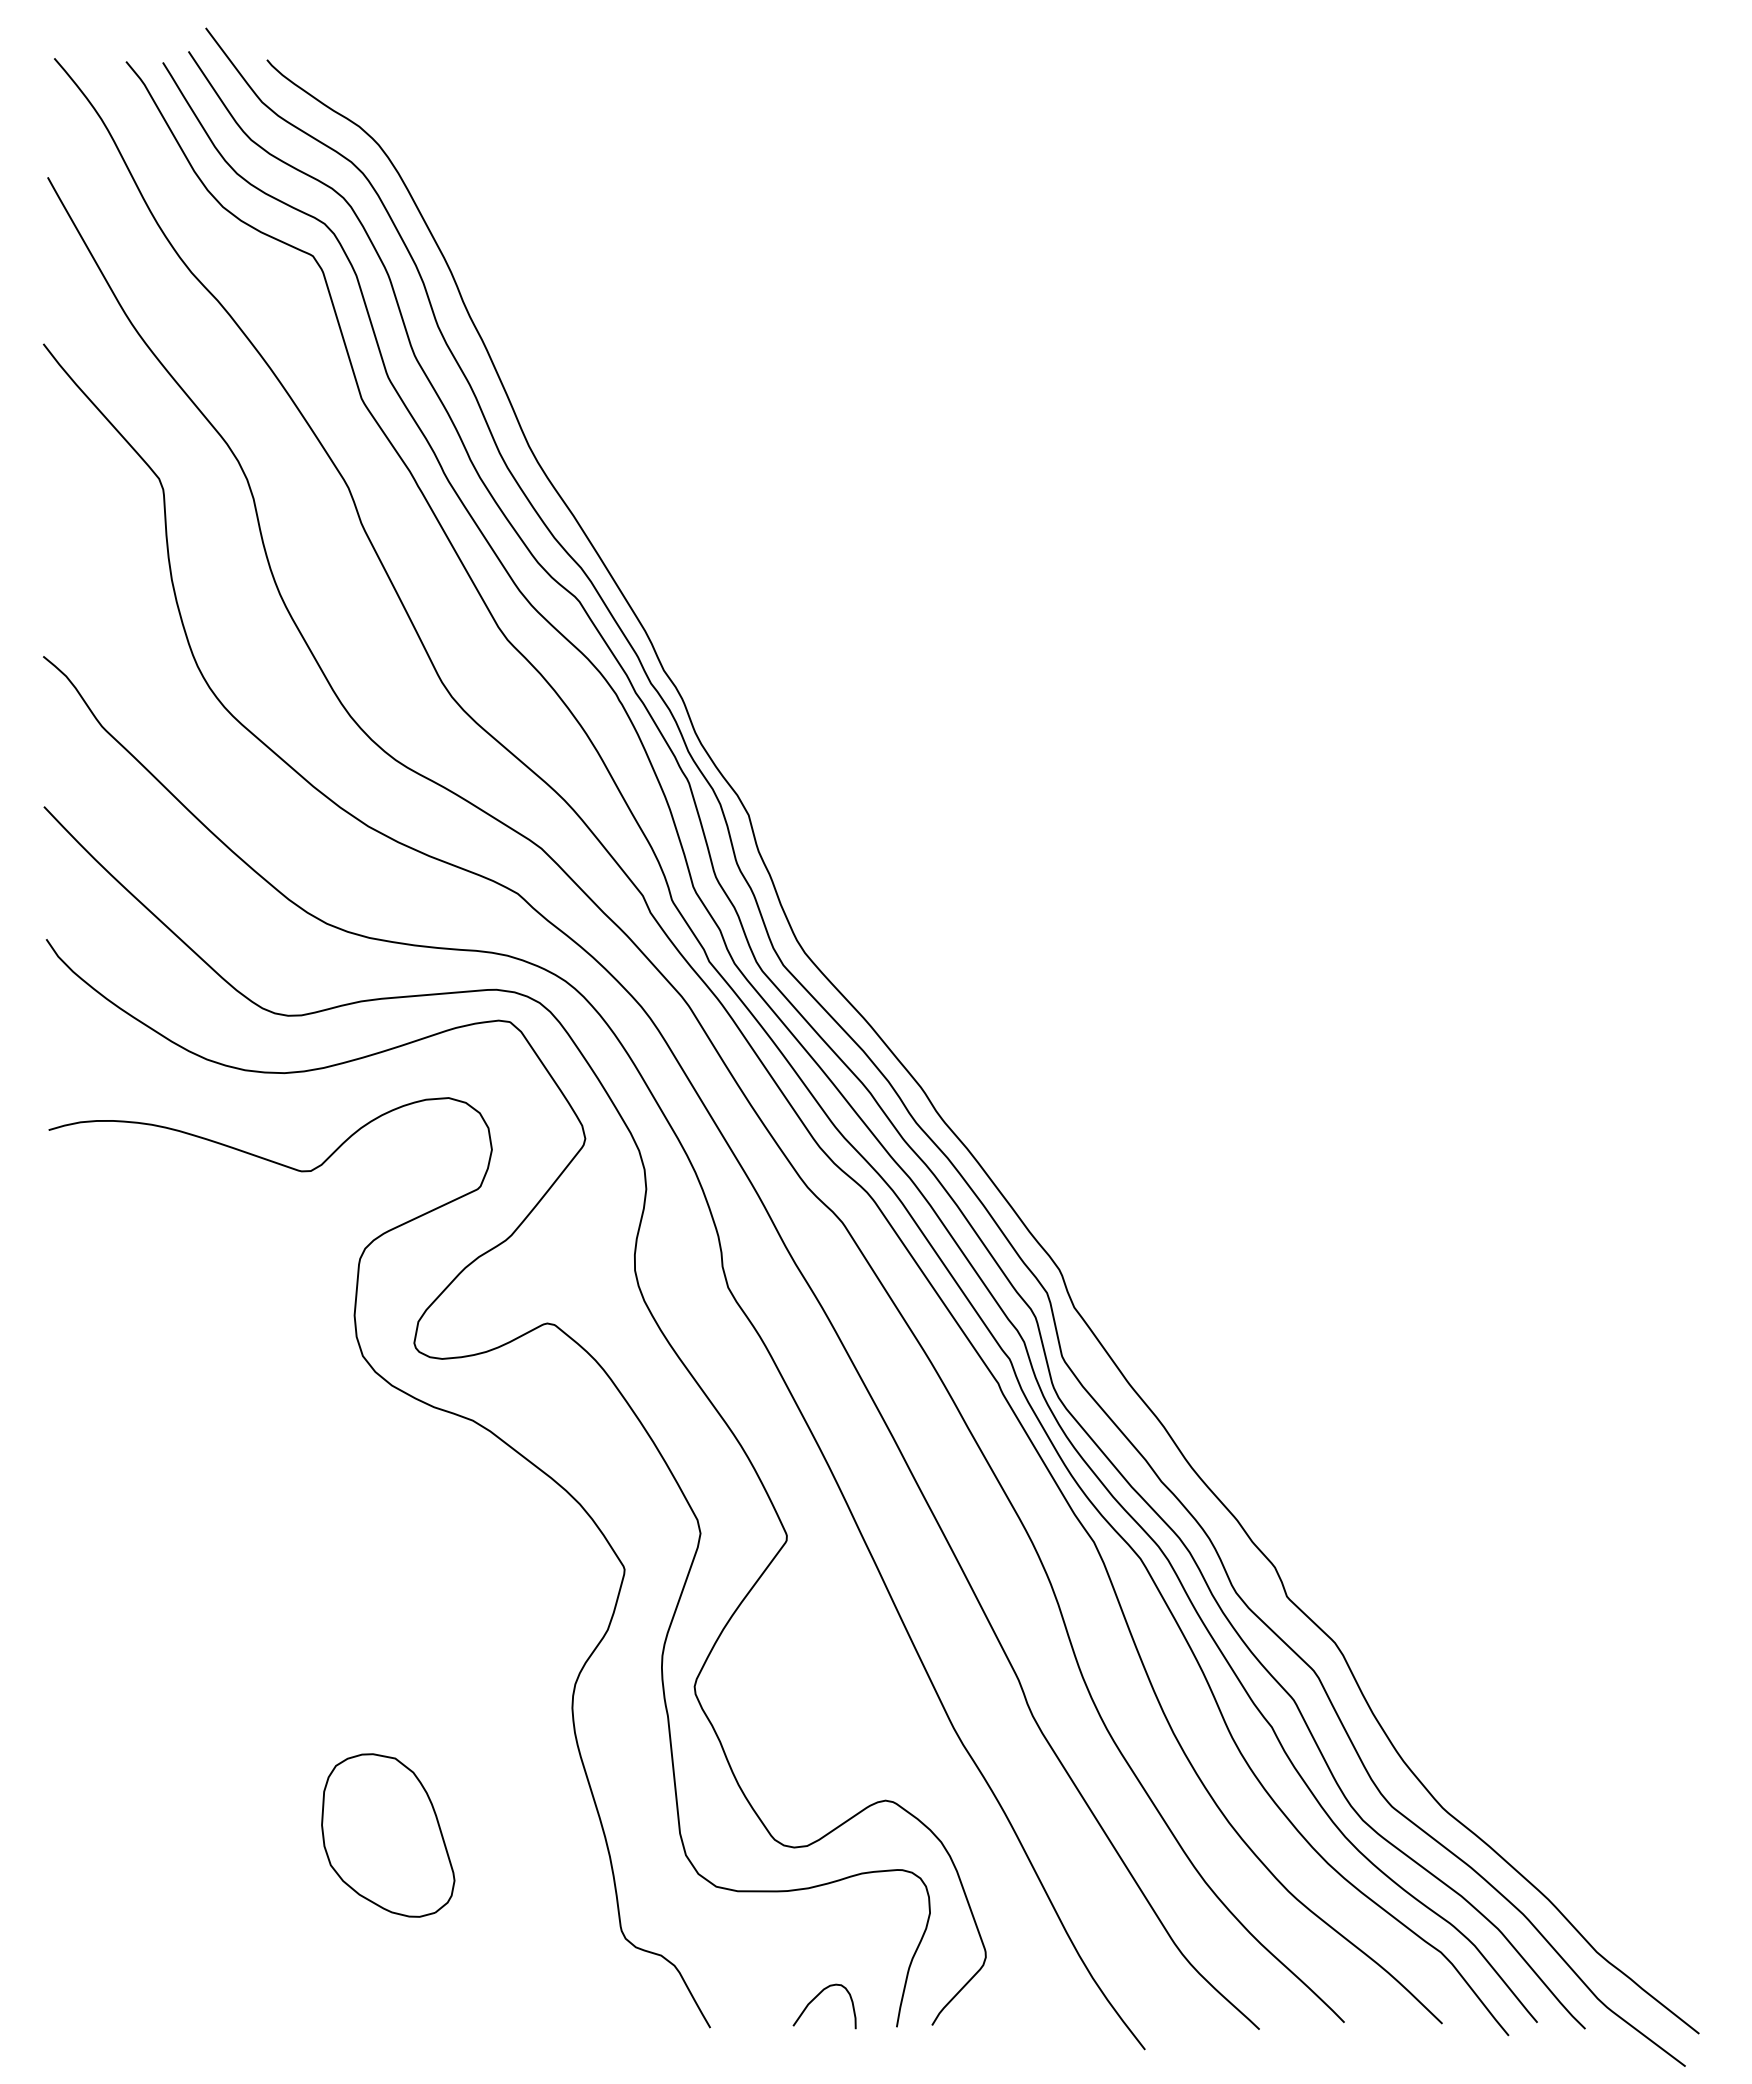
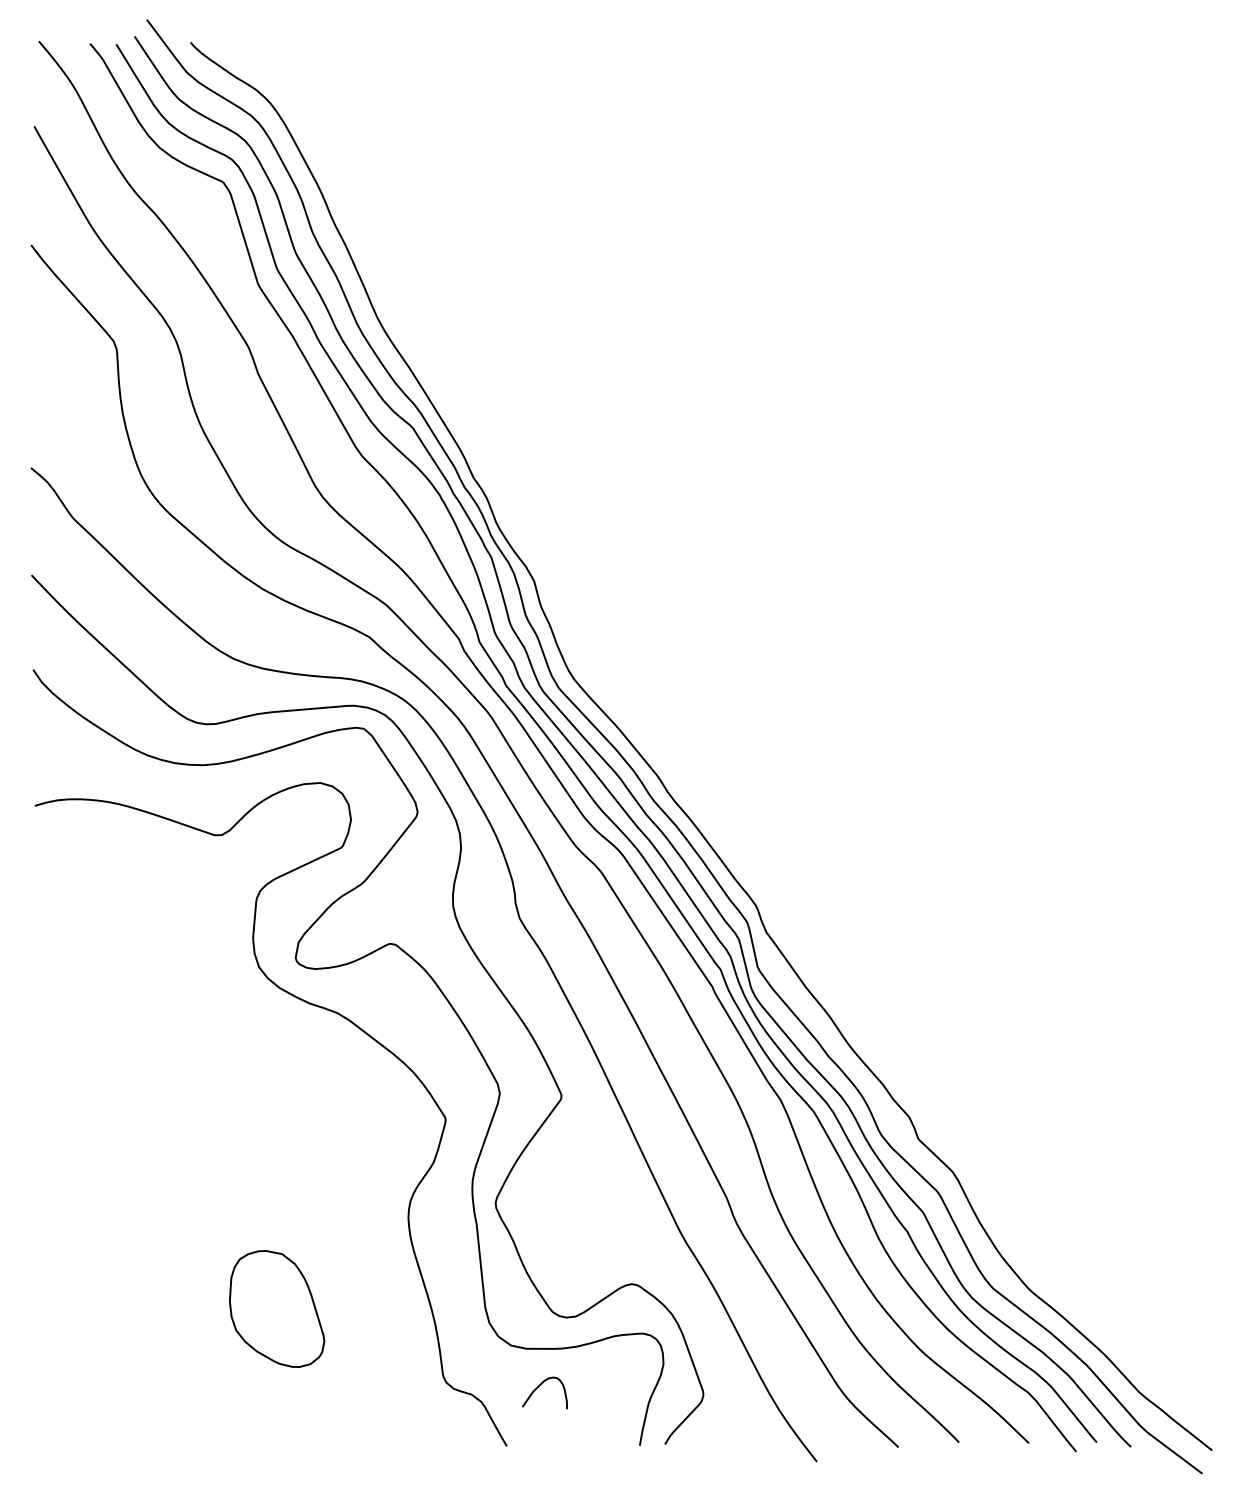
curve: (816, 1997) -> (539, 1386), moved

